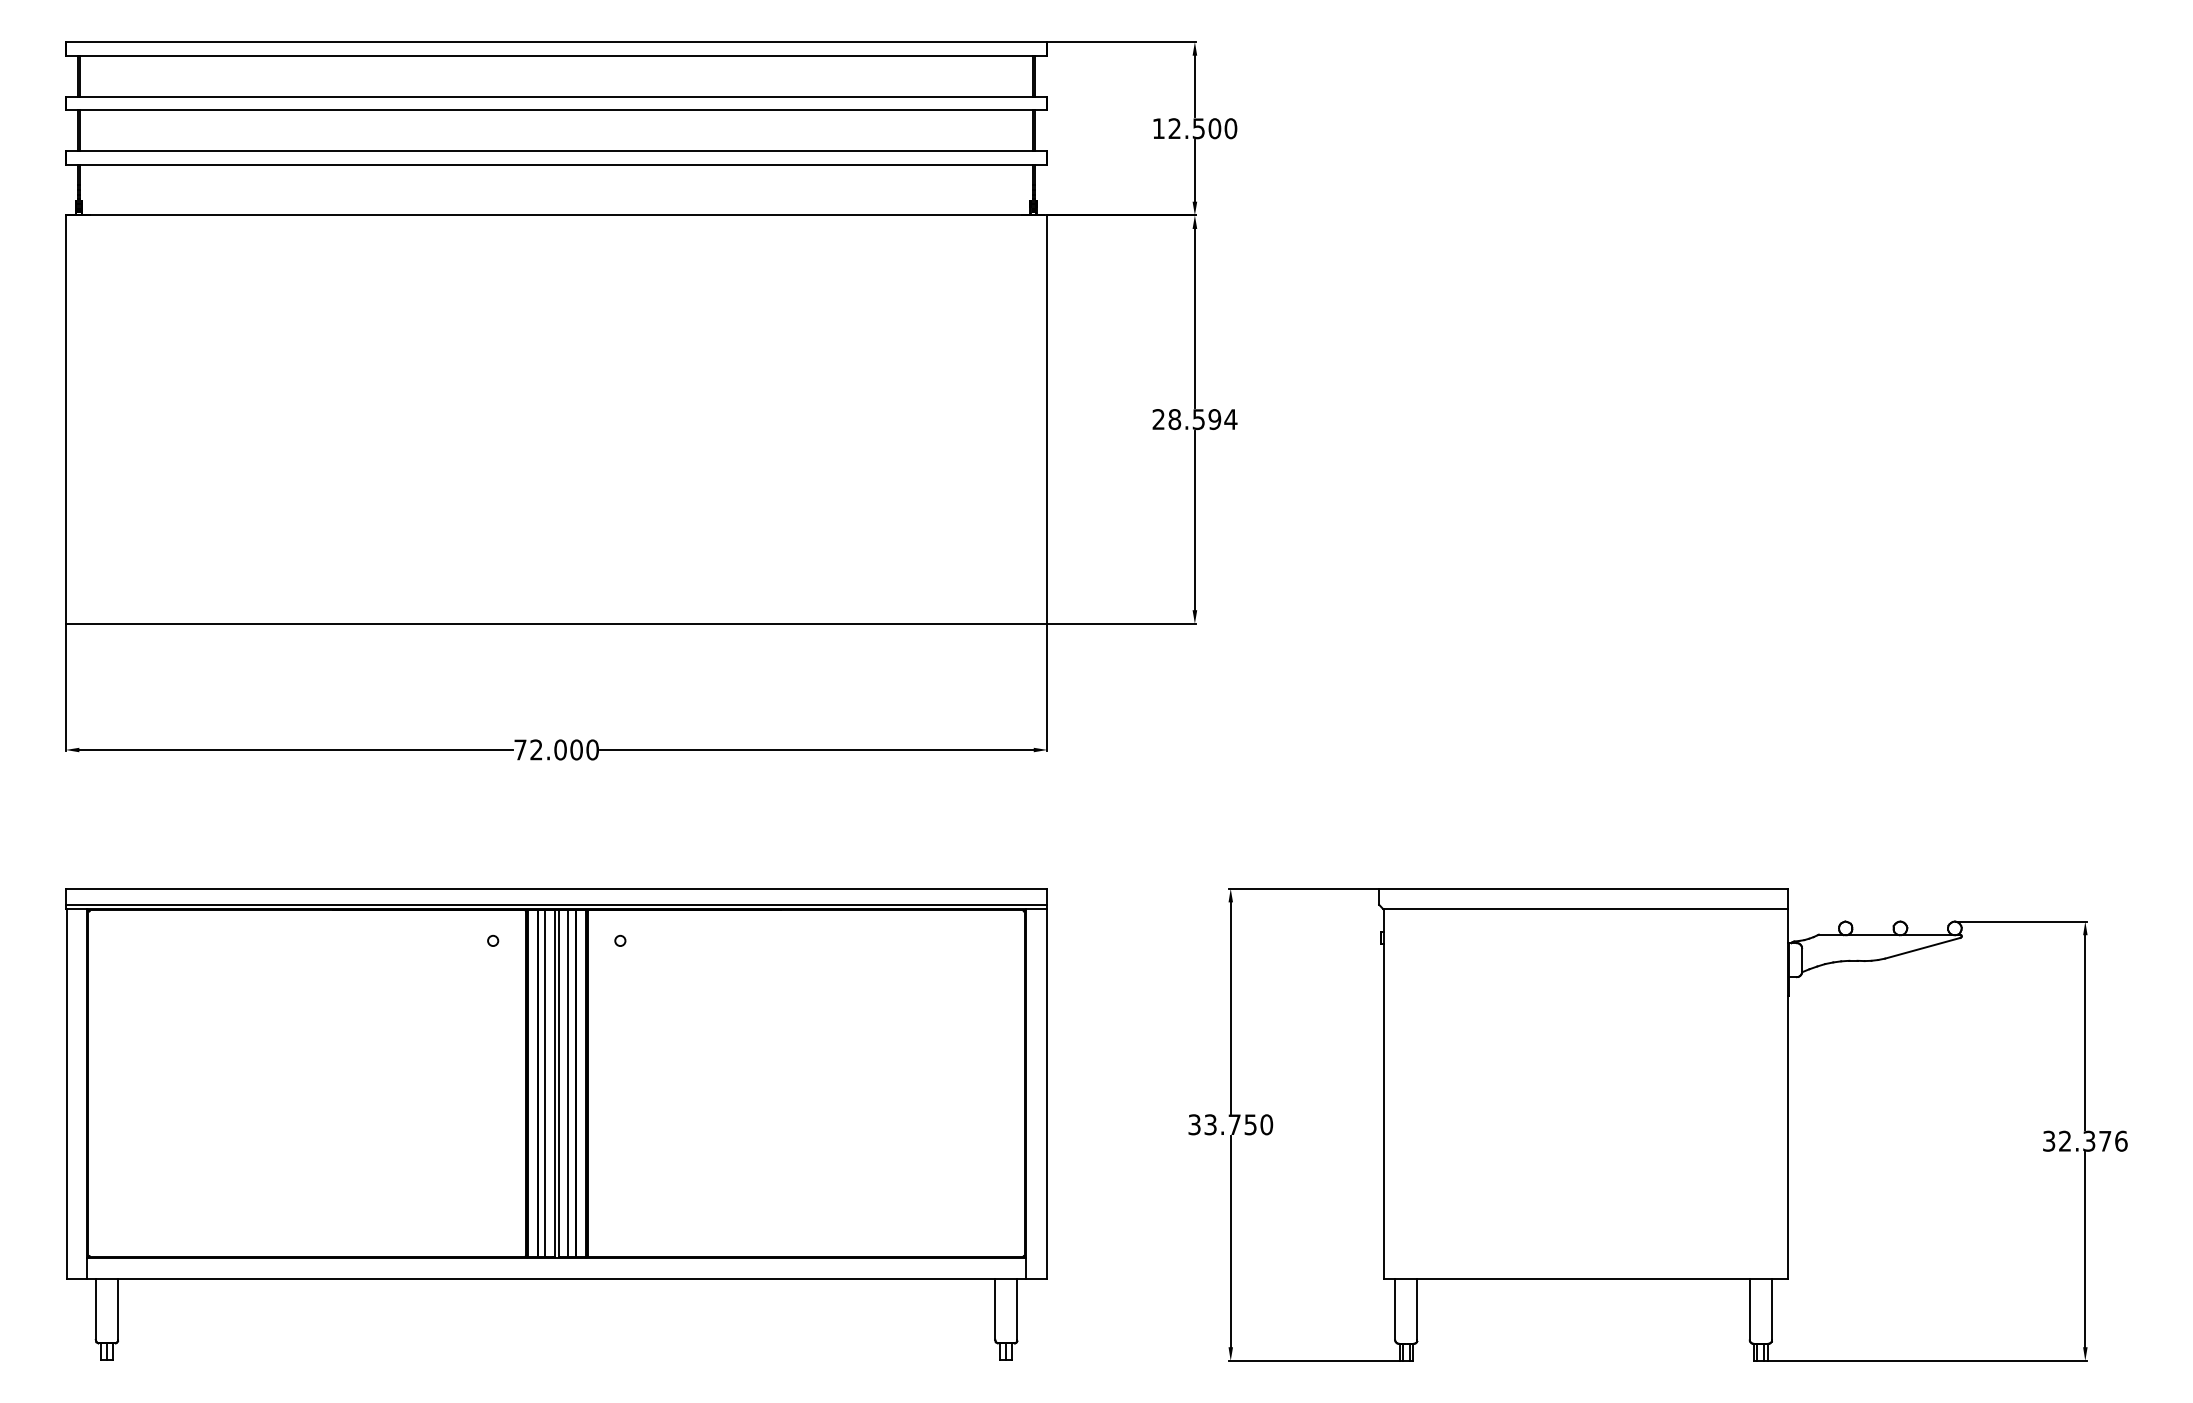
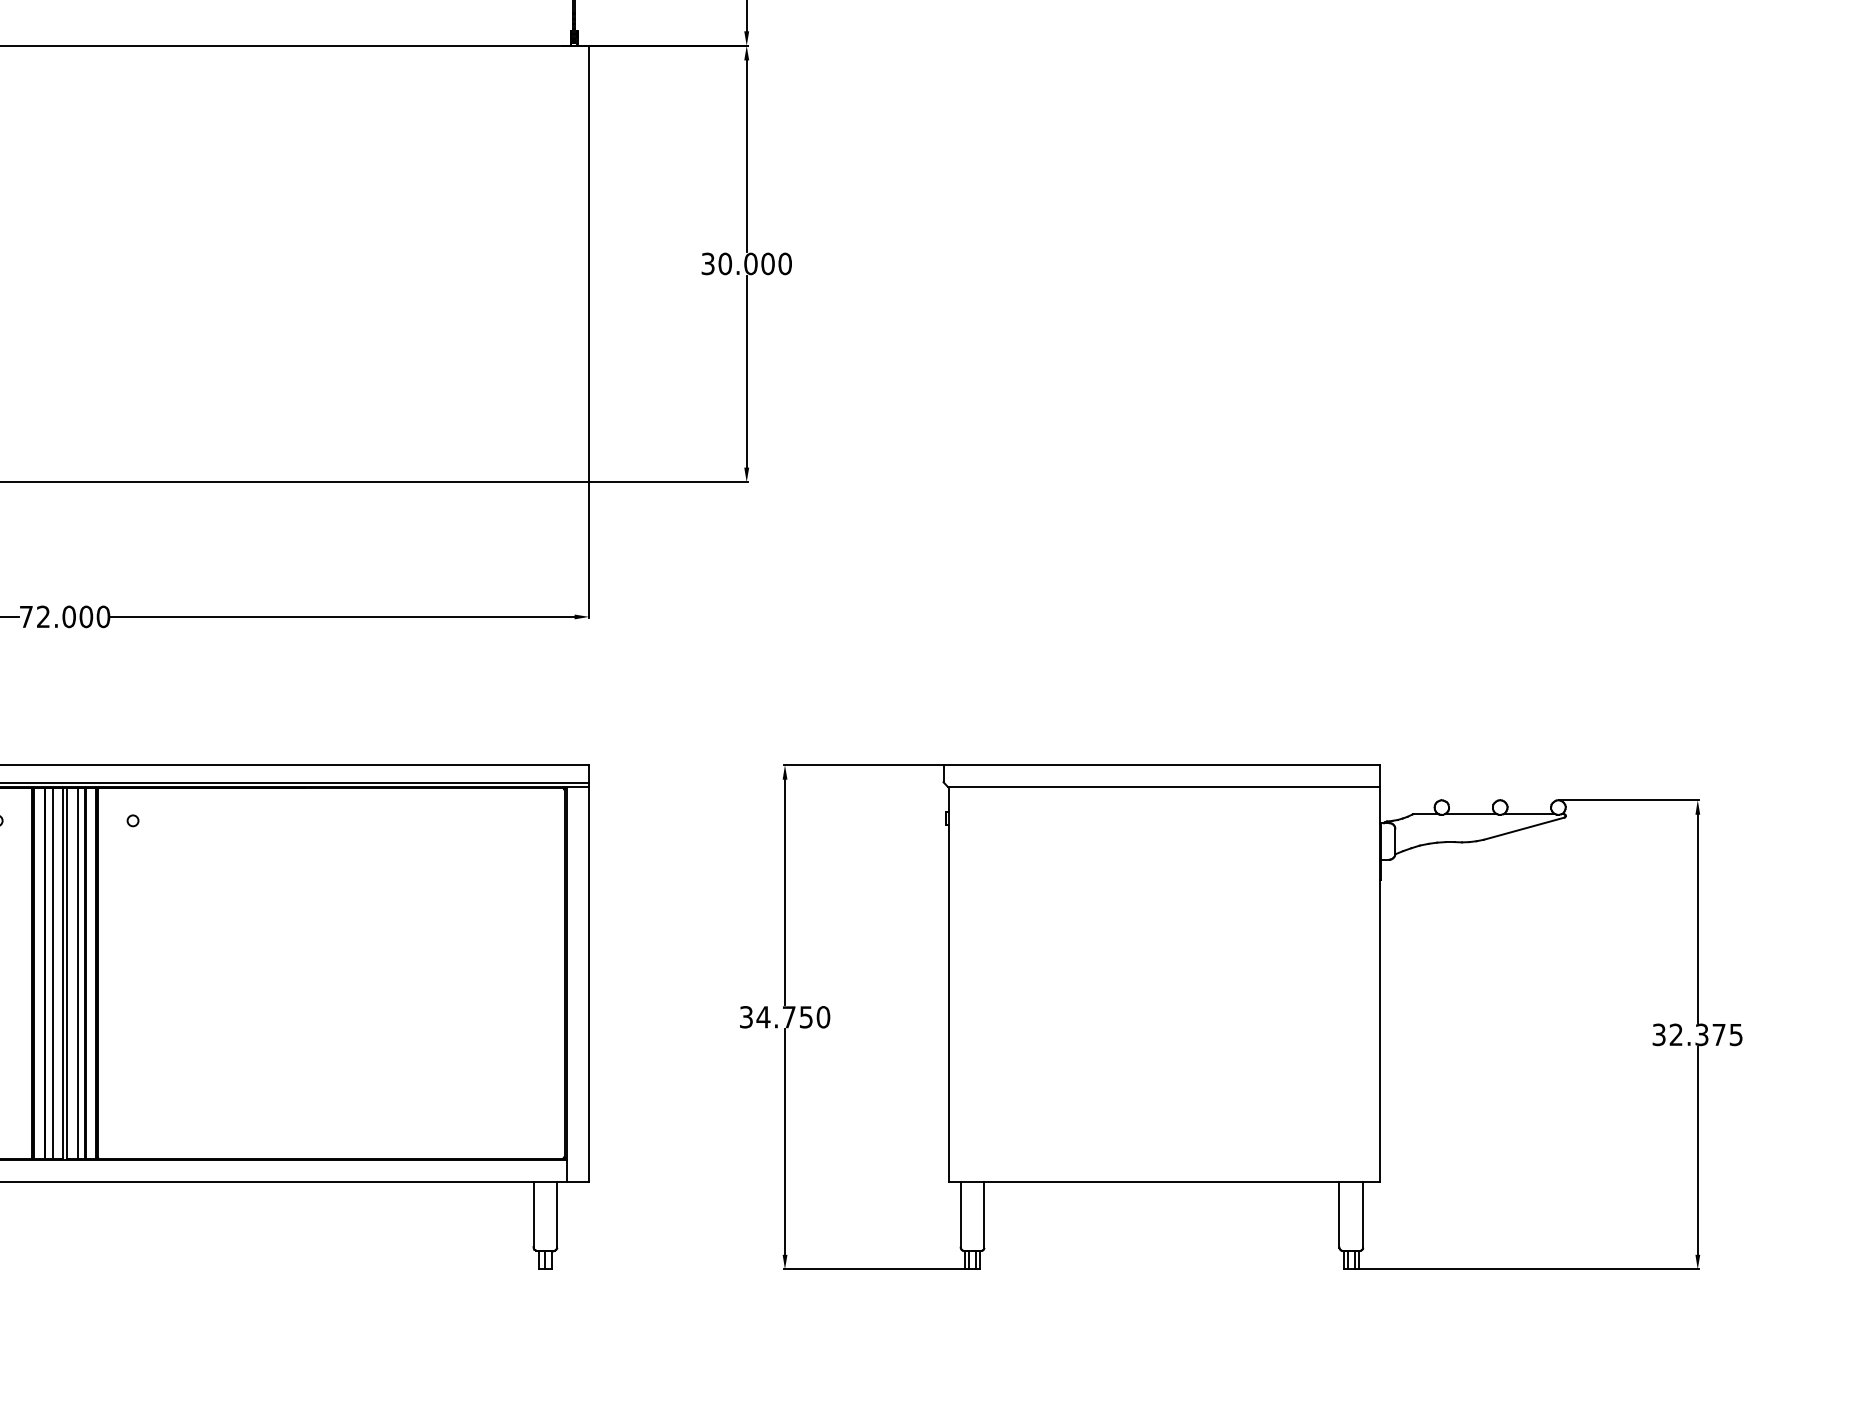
text: (1194, 419) -> (746, 263), 28.594 -> 30.000
text: (1210, 1124) -> (763, 1016), 33.750 -> 34.750
text: (2121, 1140) -> (1736, 1034), 32.376 -> 32.375

